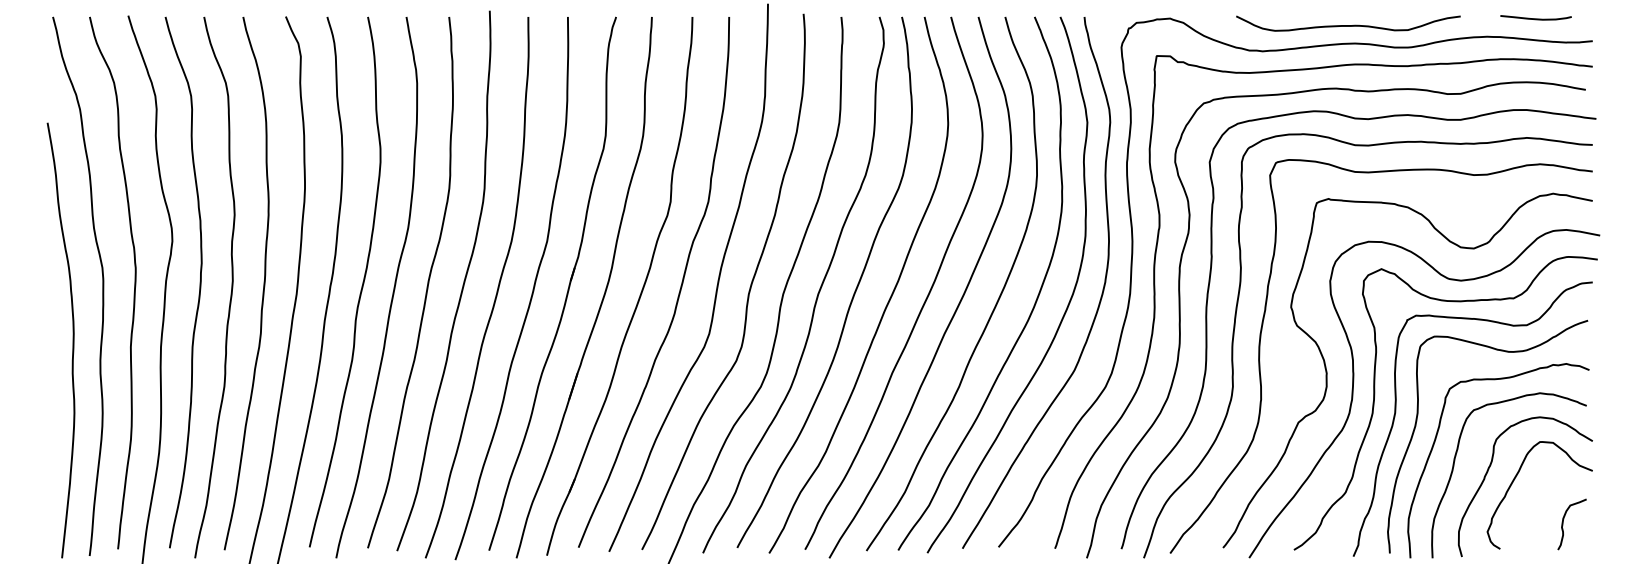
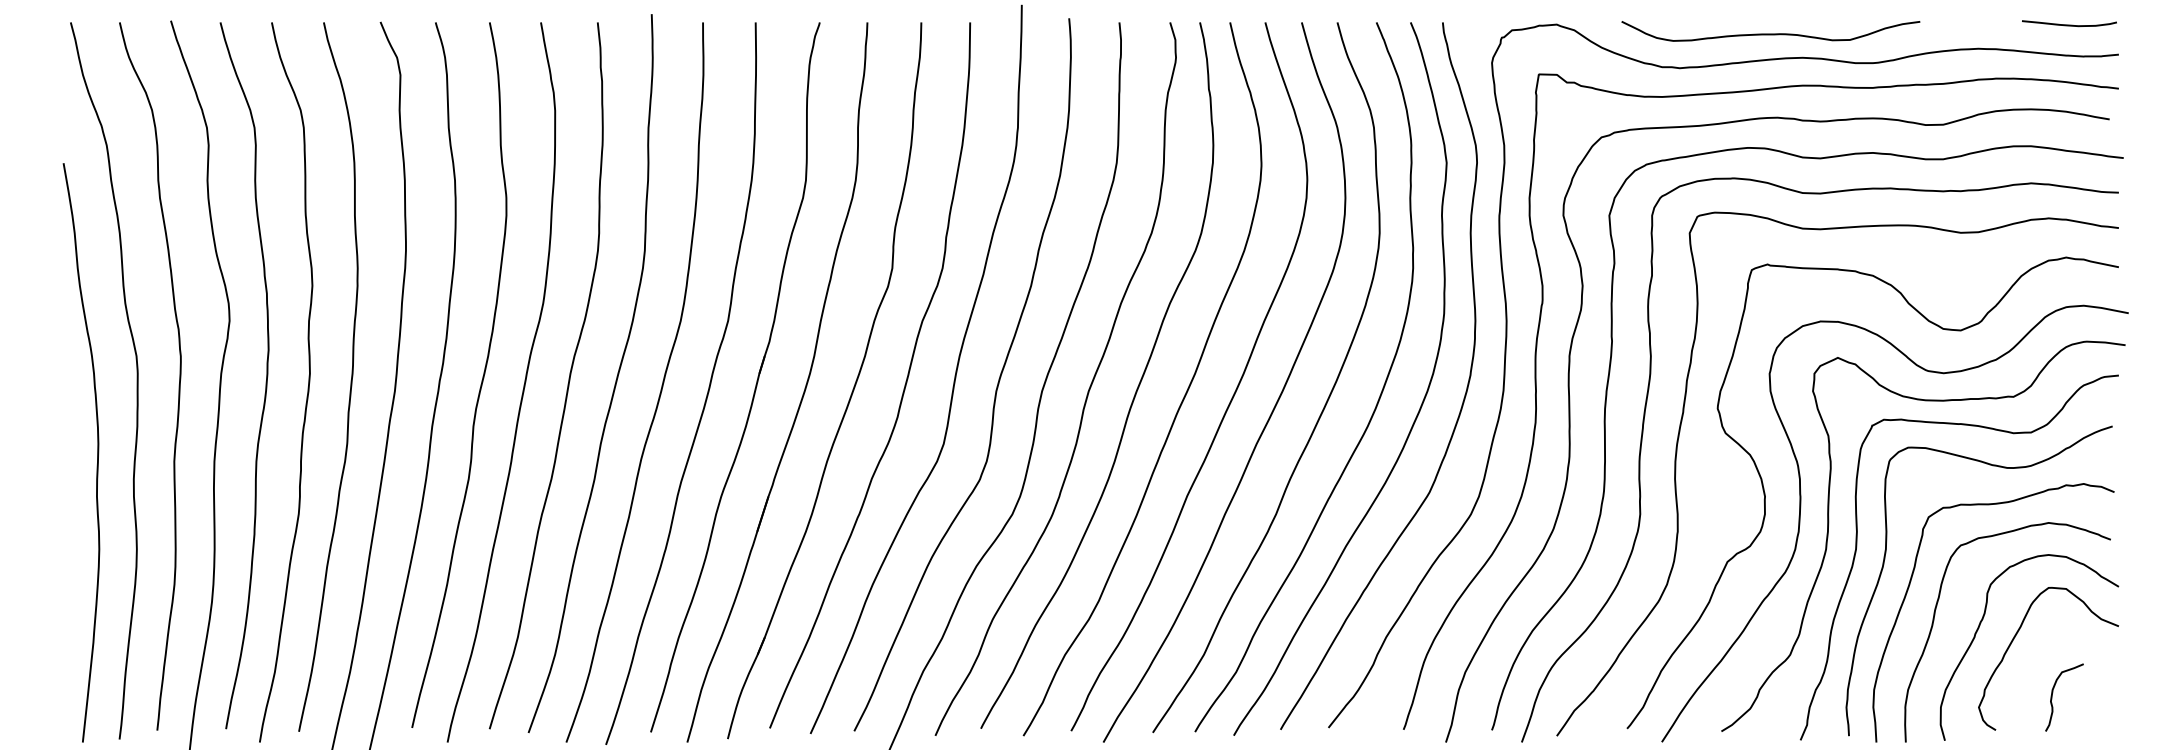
curve: (1536, 18) -> (2069, 24), moved
curve: (1348, 25) -> (1770, 33), moved
curve: (1563, 524) -> (2052, 697), moved

